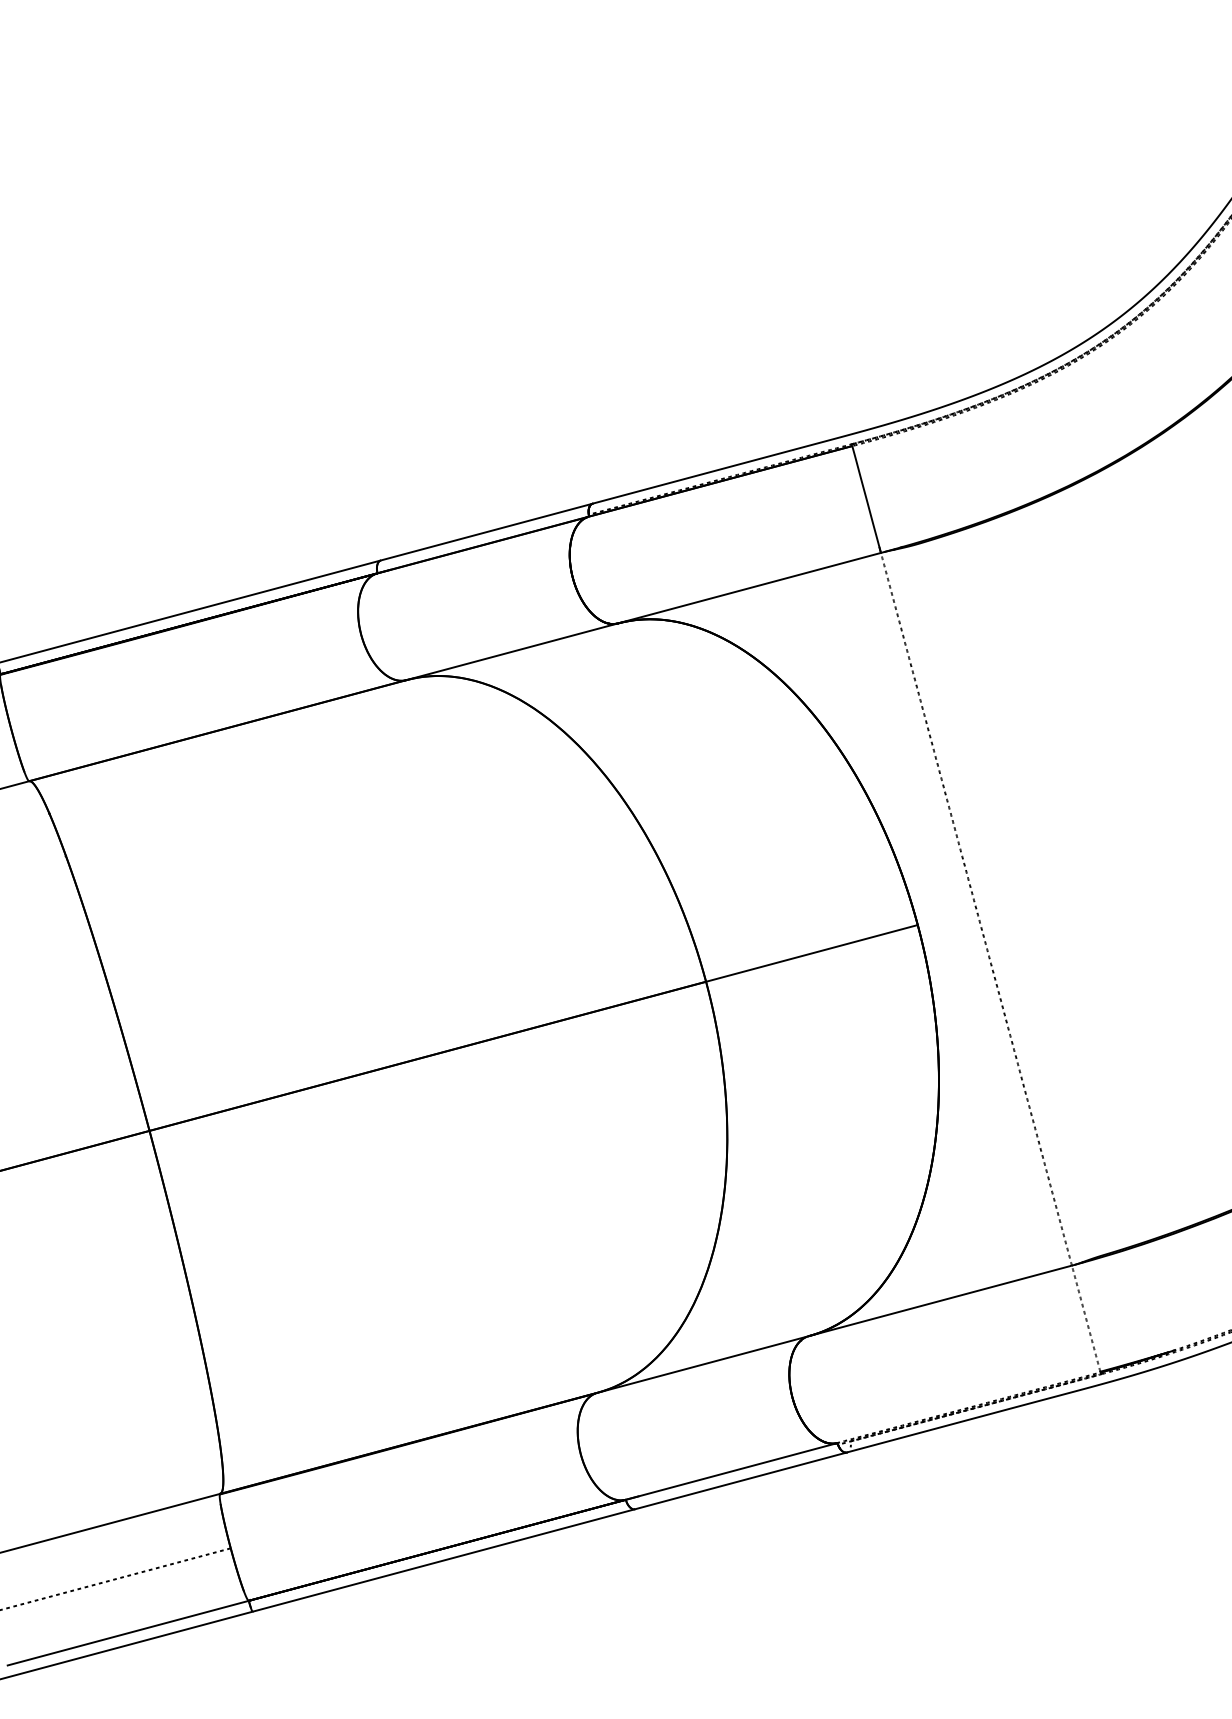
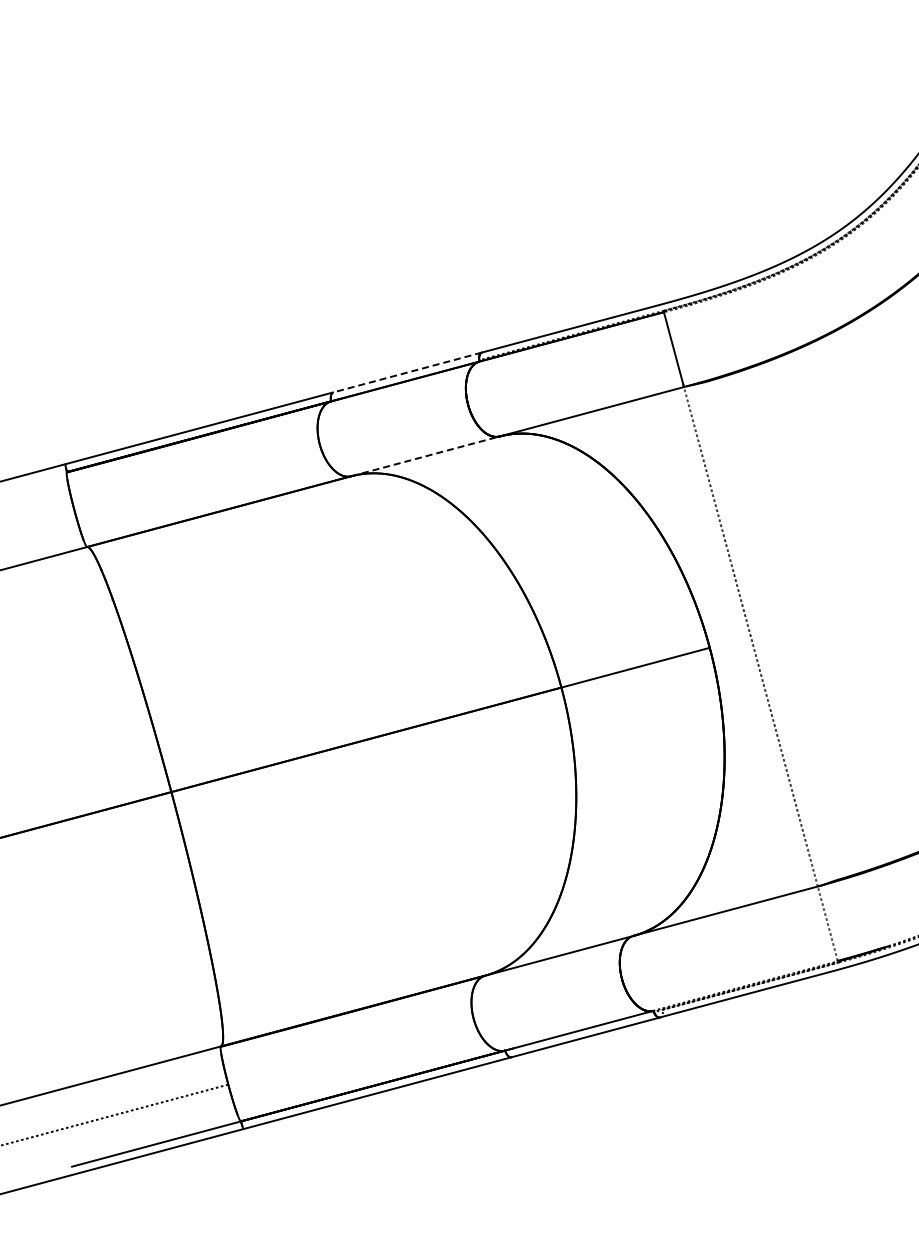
line: (486, 532) -> (407, 372), solid -> dashed
line: (512, 651) -> (425, 456), solid -> dashed

